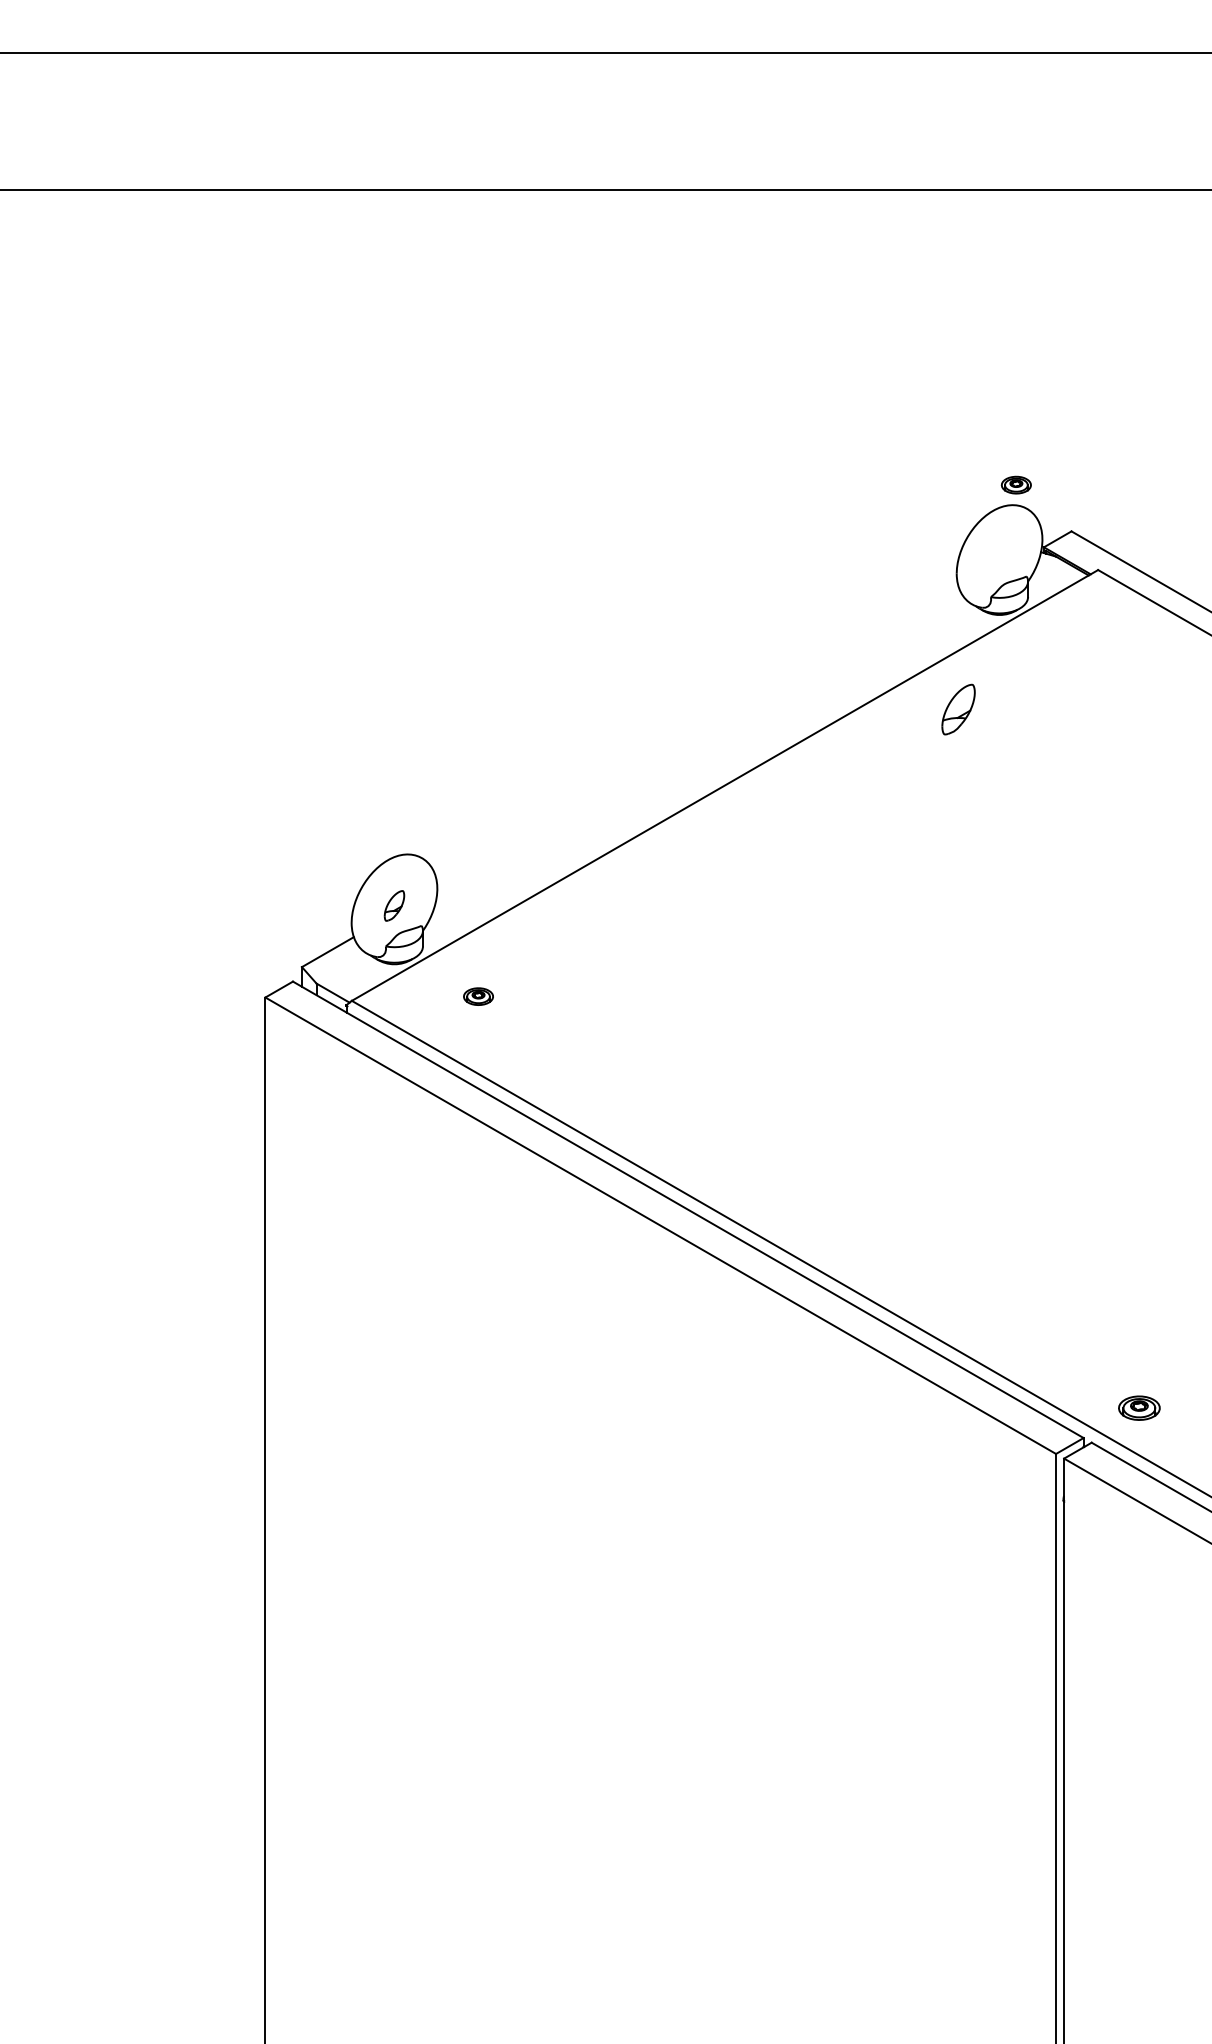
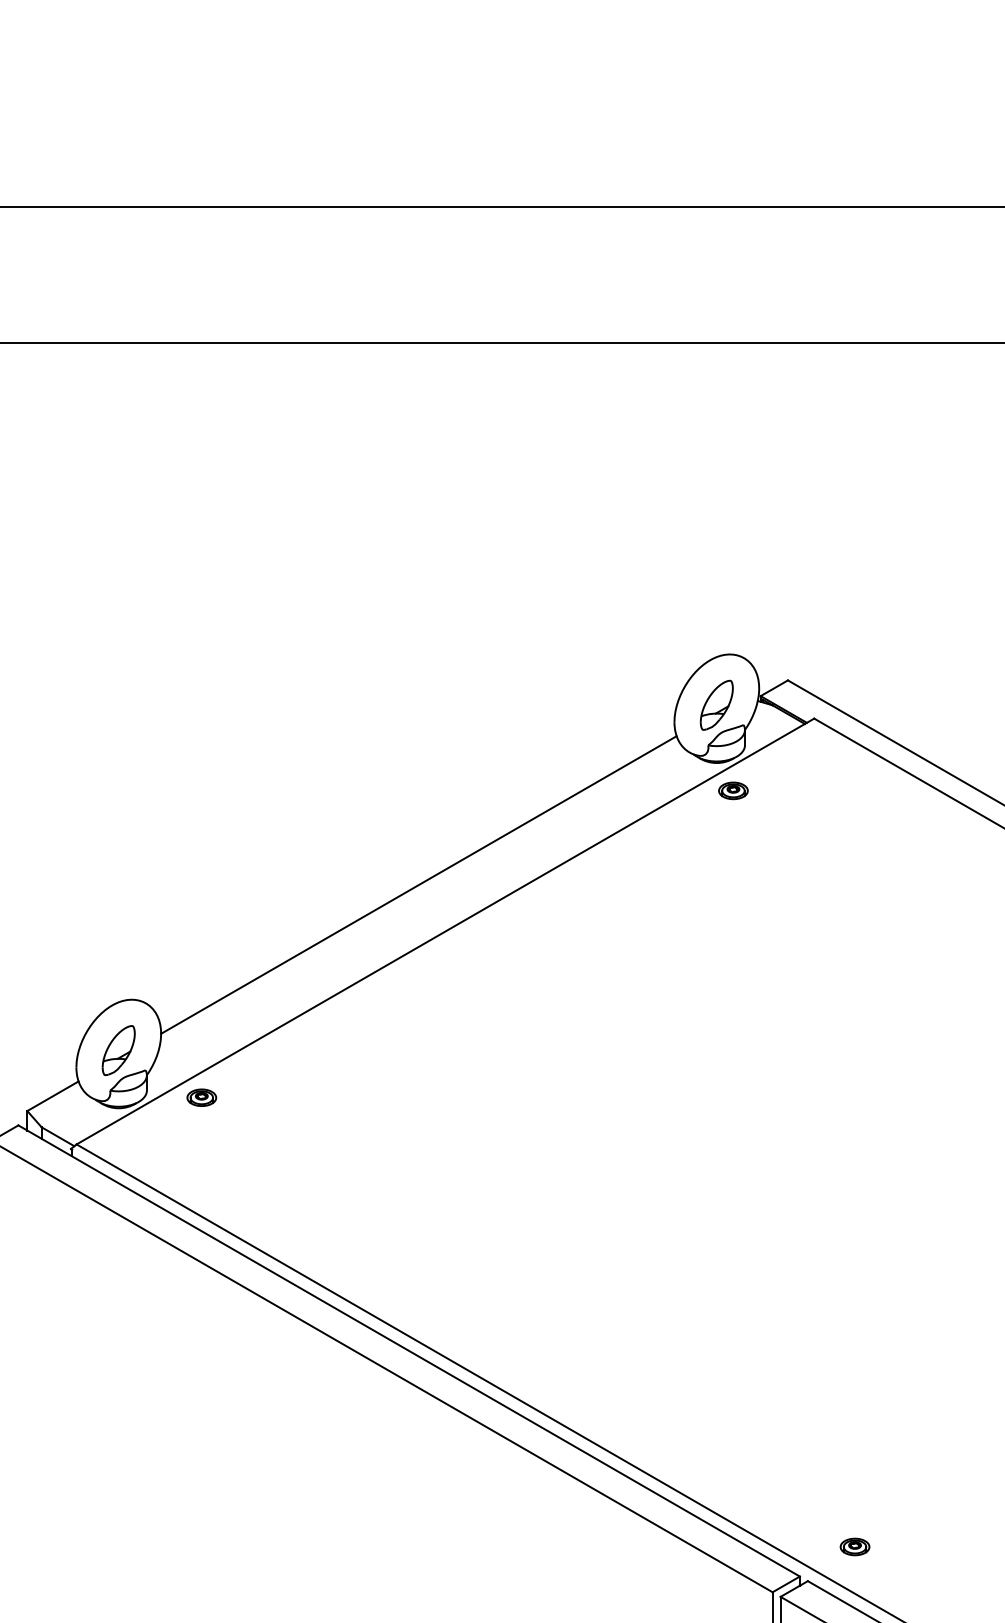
part: (1015, 484) -> (732, 790), moved
part: (958, 709) -> (716, 705), moved
line: (697, 737) -> (418, 884), added
part: (394, 905) -> (118, 1050), size x1.67
part: (478, 996) -> (201, 1097), moved
part: (1139, 1407) -> (855, 1546), size x0.71

